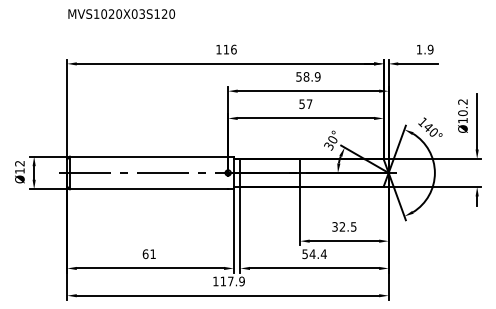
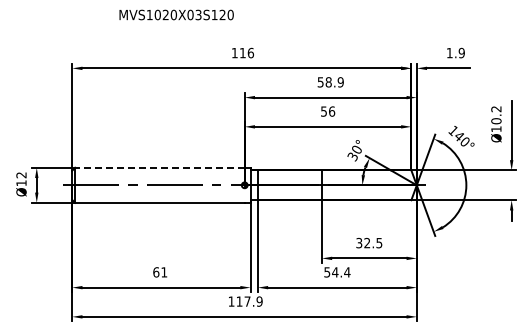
text: (121, 13) -> (176, 14), moved
text: (310, 104) -> (332, 111), 57 -> 56
line: (148, 156) -> (159, 167), solid -> dashed

